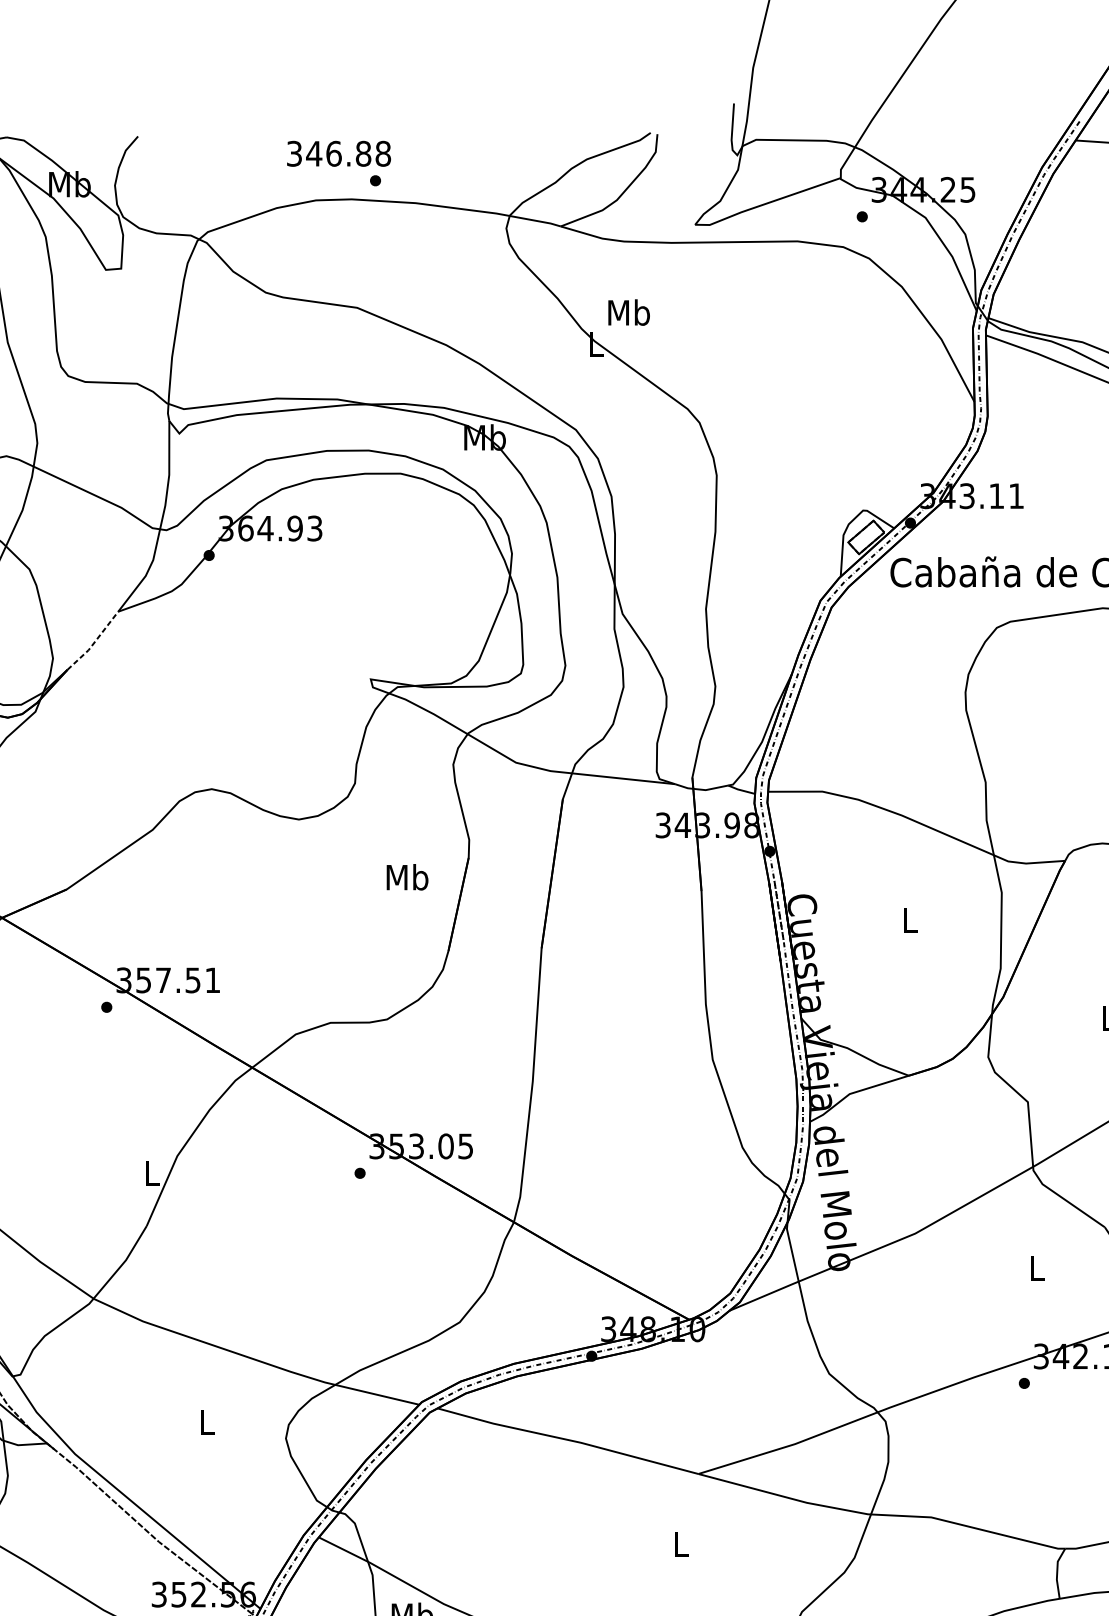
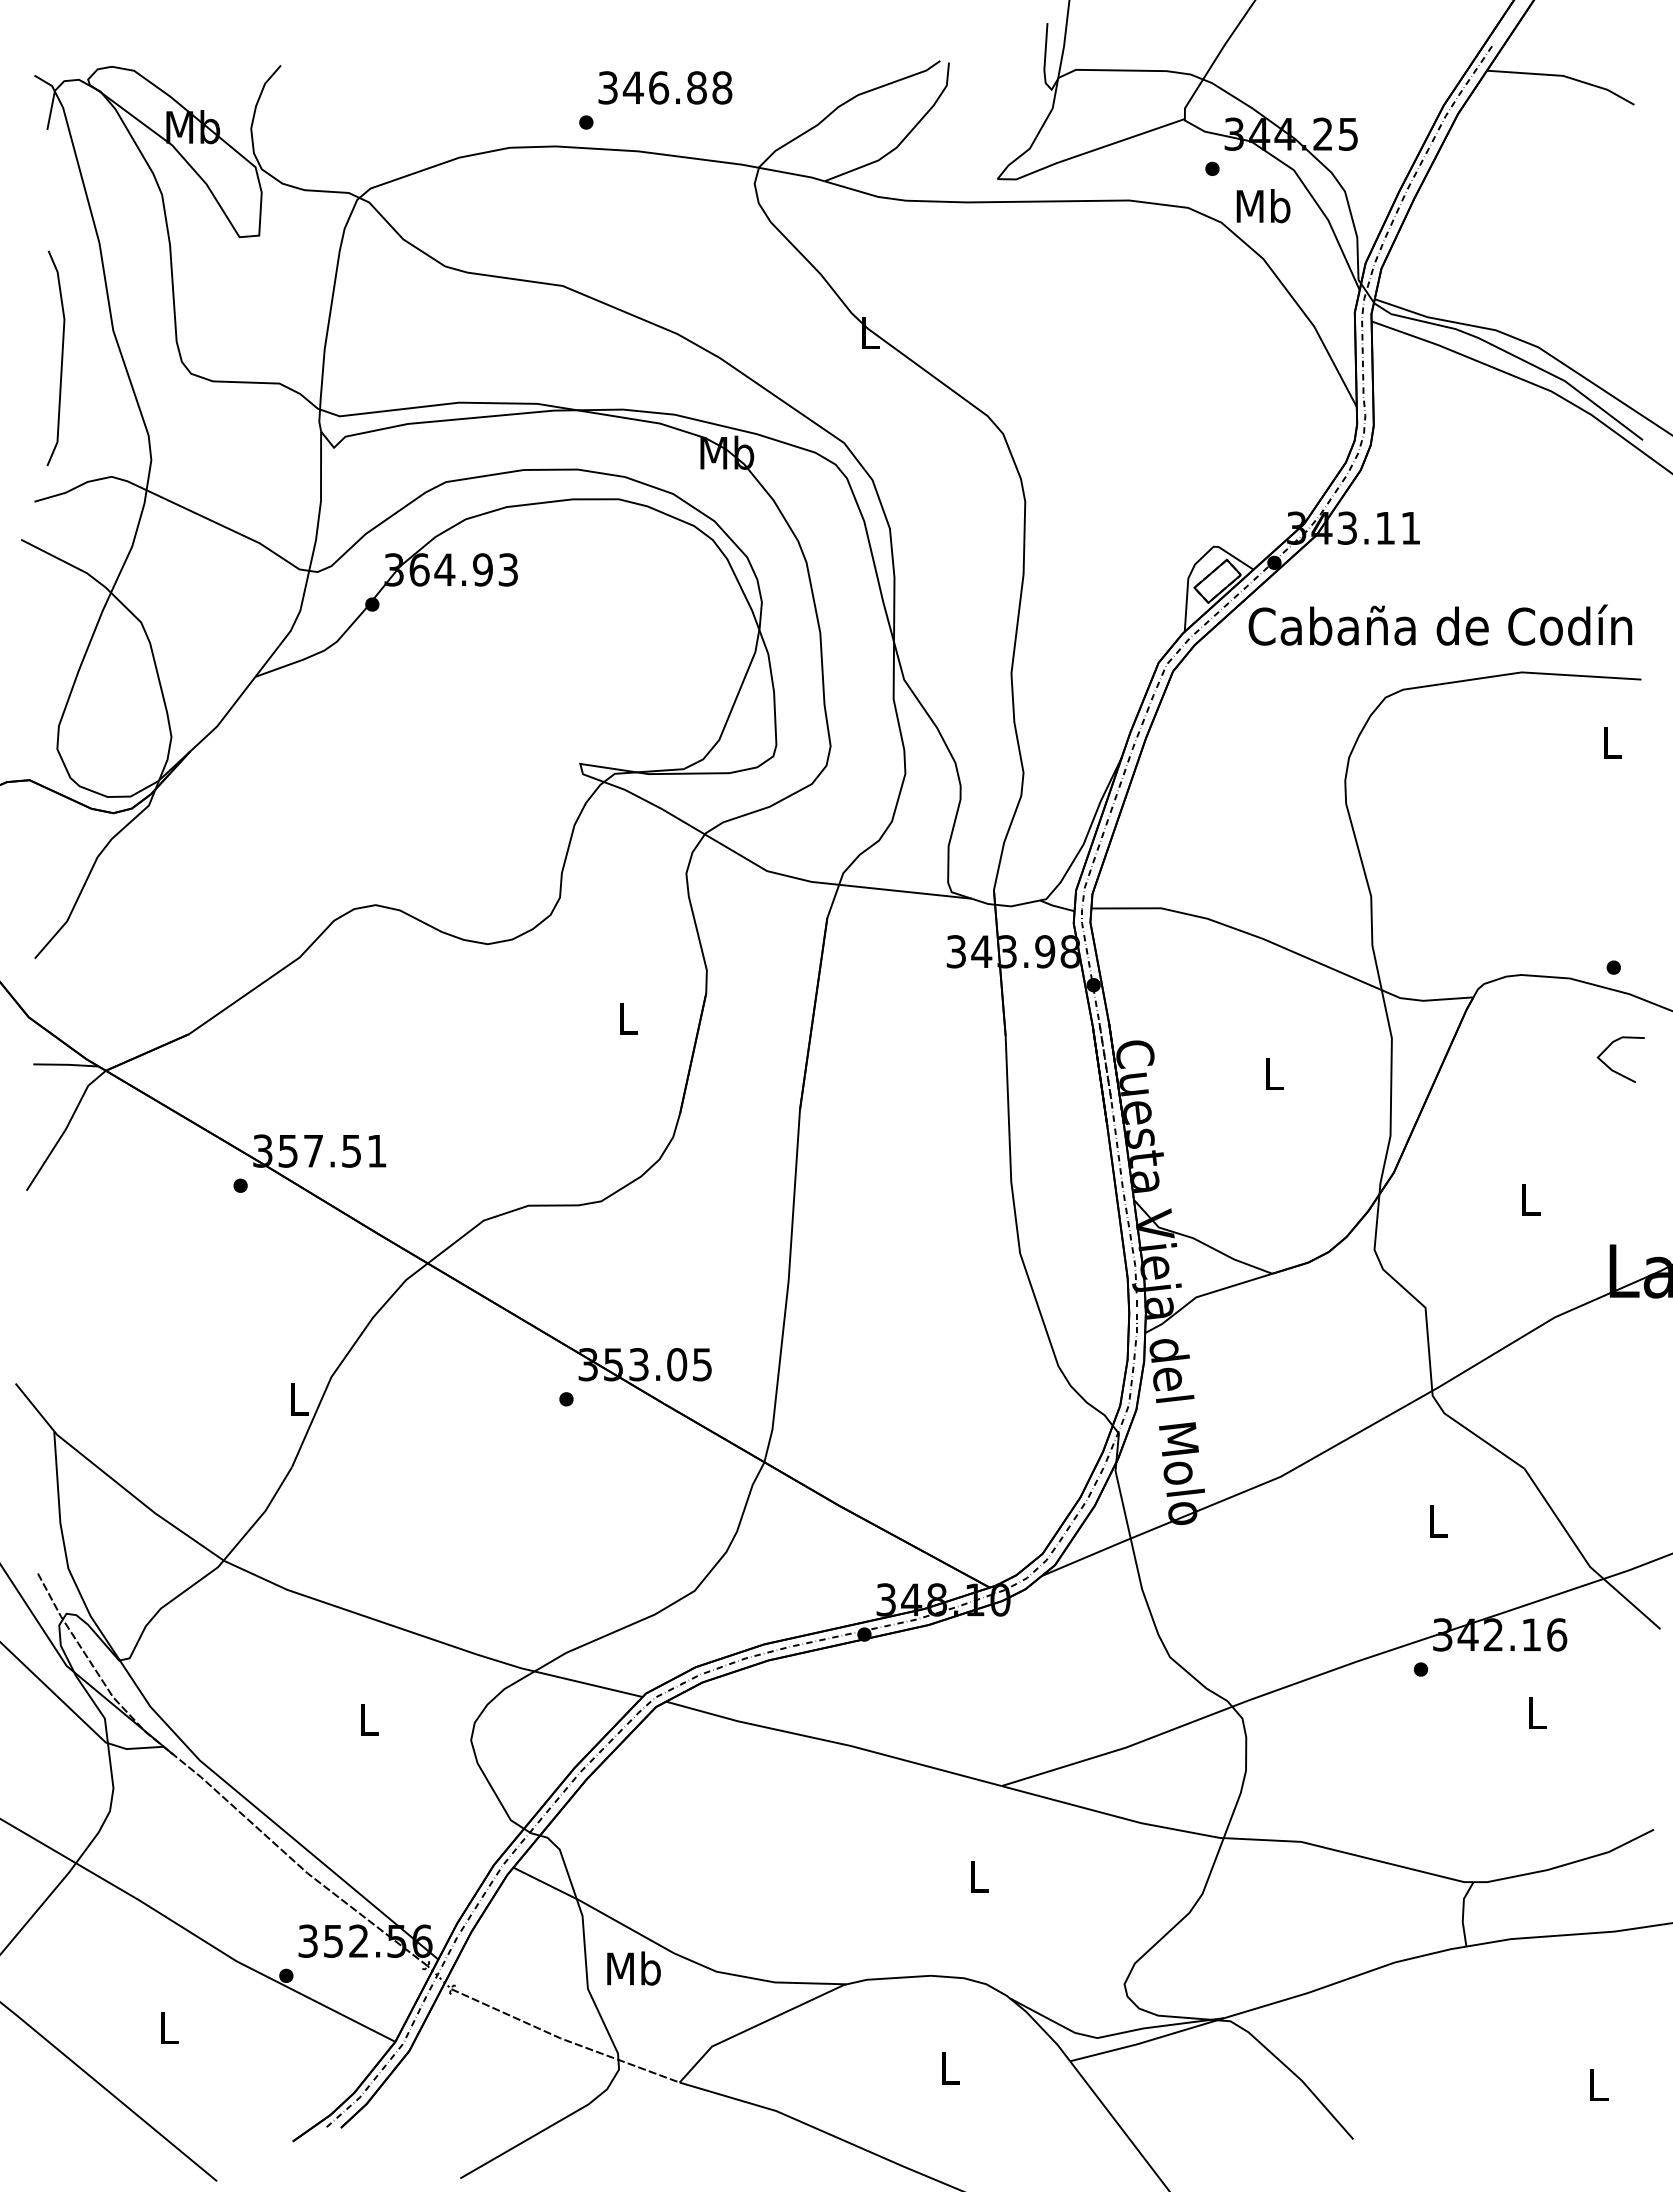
text: (339, 153) -> (665, 87), moved
text: (629, 312) -> (1263, 206), moved
line: (94, 642) -> (224, 716), dashed -> solid
text: (407, 877) -> (627, 1018), Mb -> L

